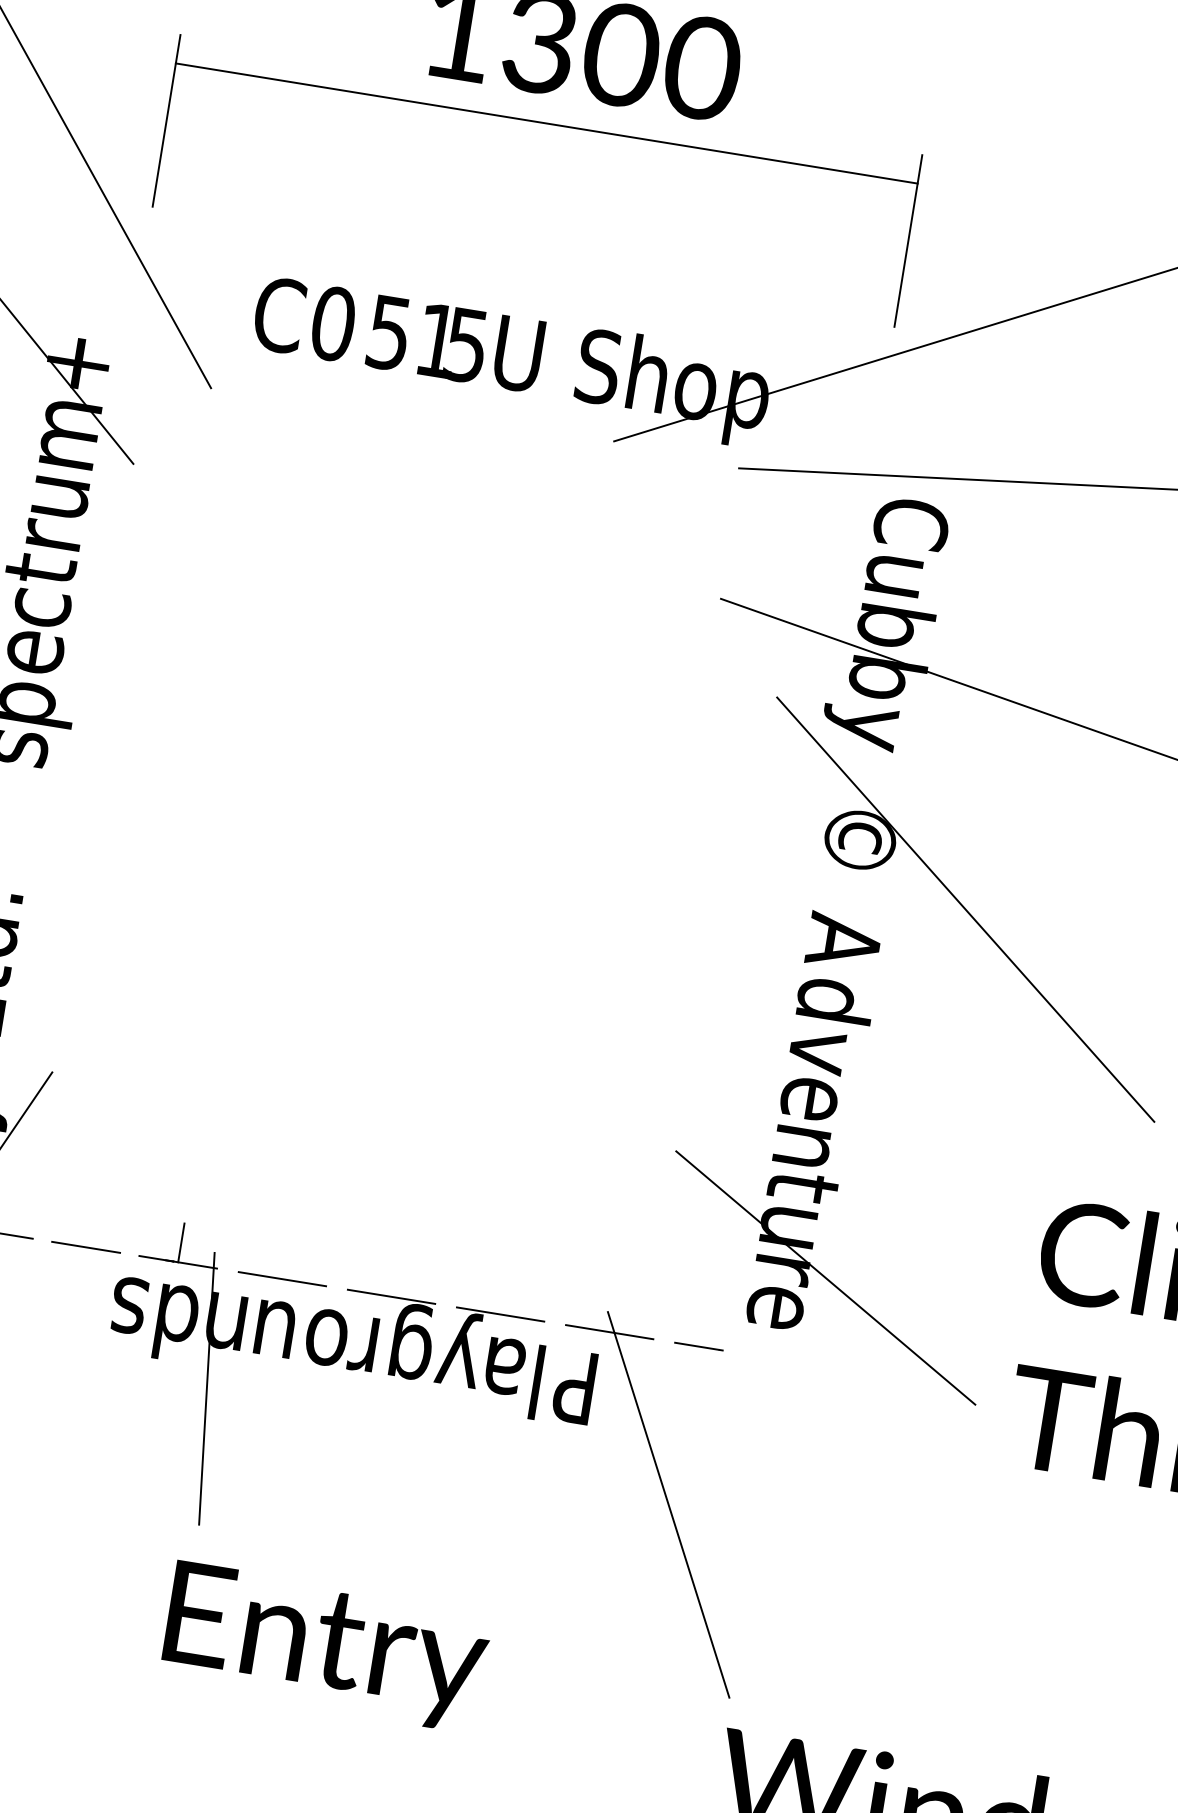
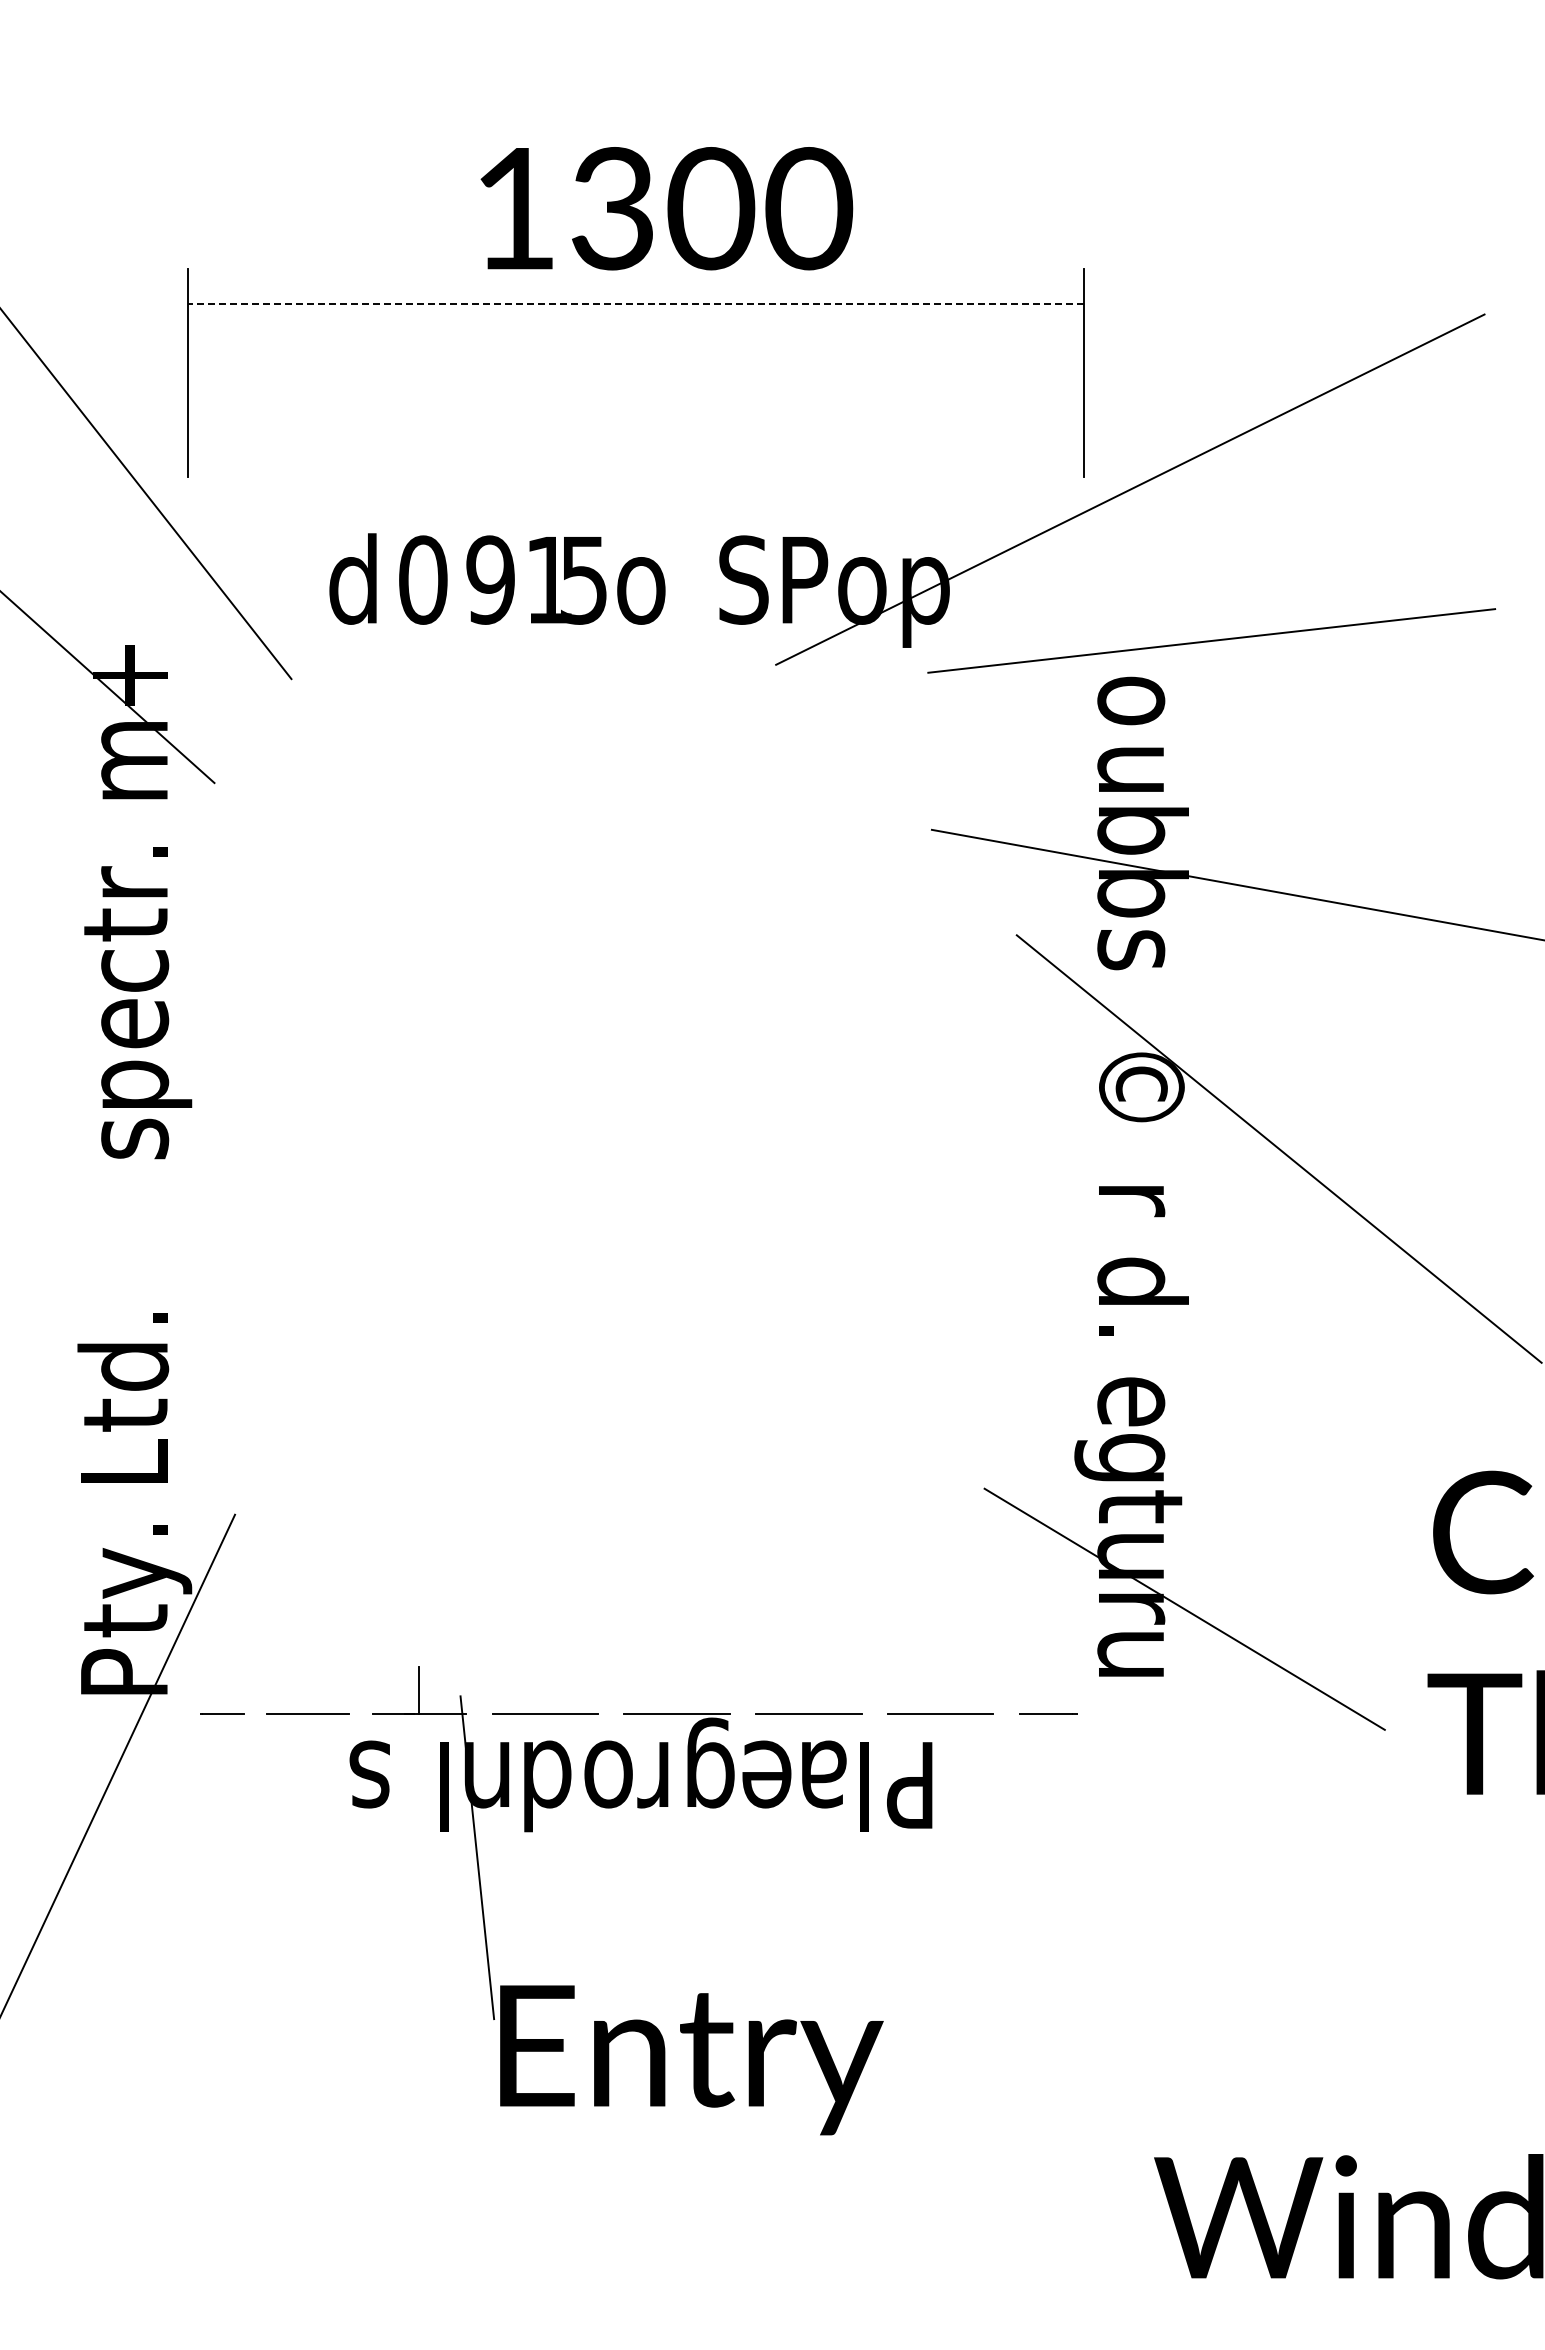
line: (546, 123) -> (635, 303), solid -> dashed
text: (279, 313) -> (357, 578), C -> d
text: (389, 332) -> (490, 579), 5 -> 9
text: (517, 354) -> (645, 580), U -> o
text: (650, 373) -> (805, 578), h -> P
text: (60, 497) -> (135, 836), u -> .
text: (911, 523) -> (1141, 704), C -> o
text: (859, 725) -> (1119, 952), y -> s
text: (844, 942) -> (1142, 1210), A -> r
text: (817, 1050) -> (1131, 1343), v -> .
text: (792, 1143) -> (1119, 1457), n -> g
text: (775, 1307) -> (1131, 1653), e -> u
text: (176, 1323) -> (428, 1786), d -> l
text: (274, 1339) -> (547, 1786), u -> d
text: (459, 1348) -> (767, 1762), y -> e
line: (668, 1504) -> (1042, 1905), removed
text: (325, 1647) -> (691, 2060), moved

